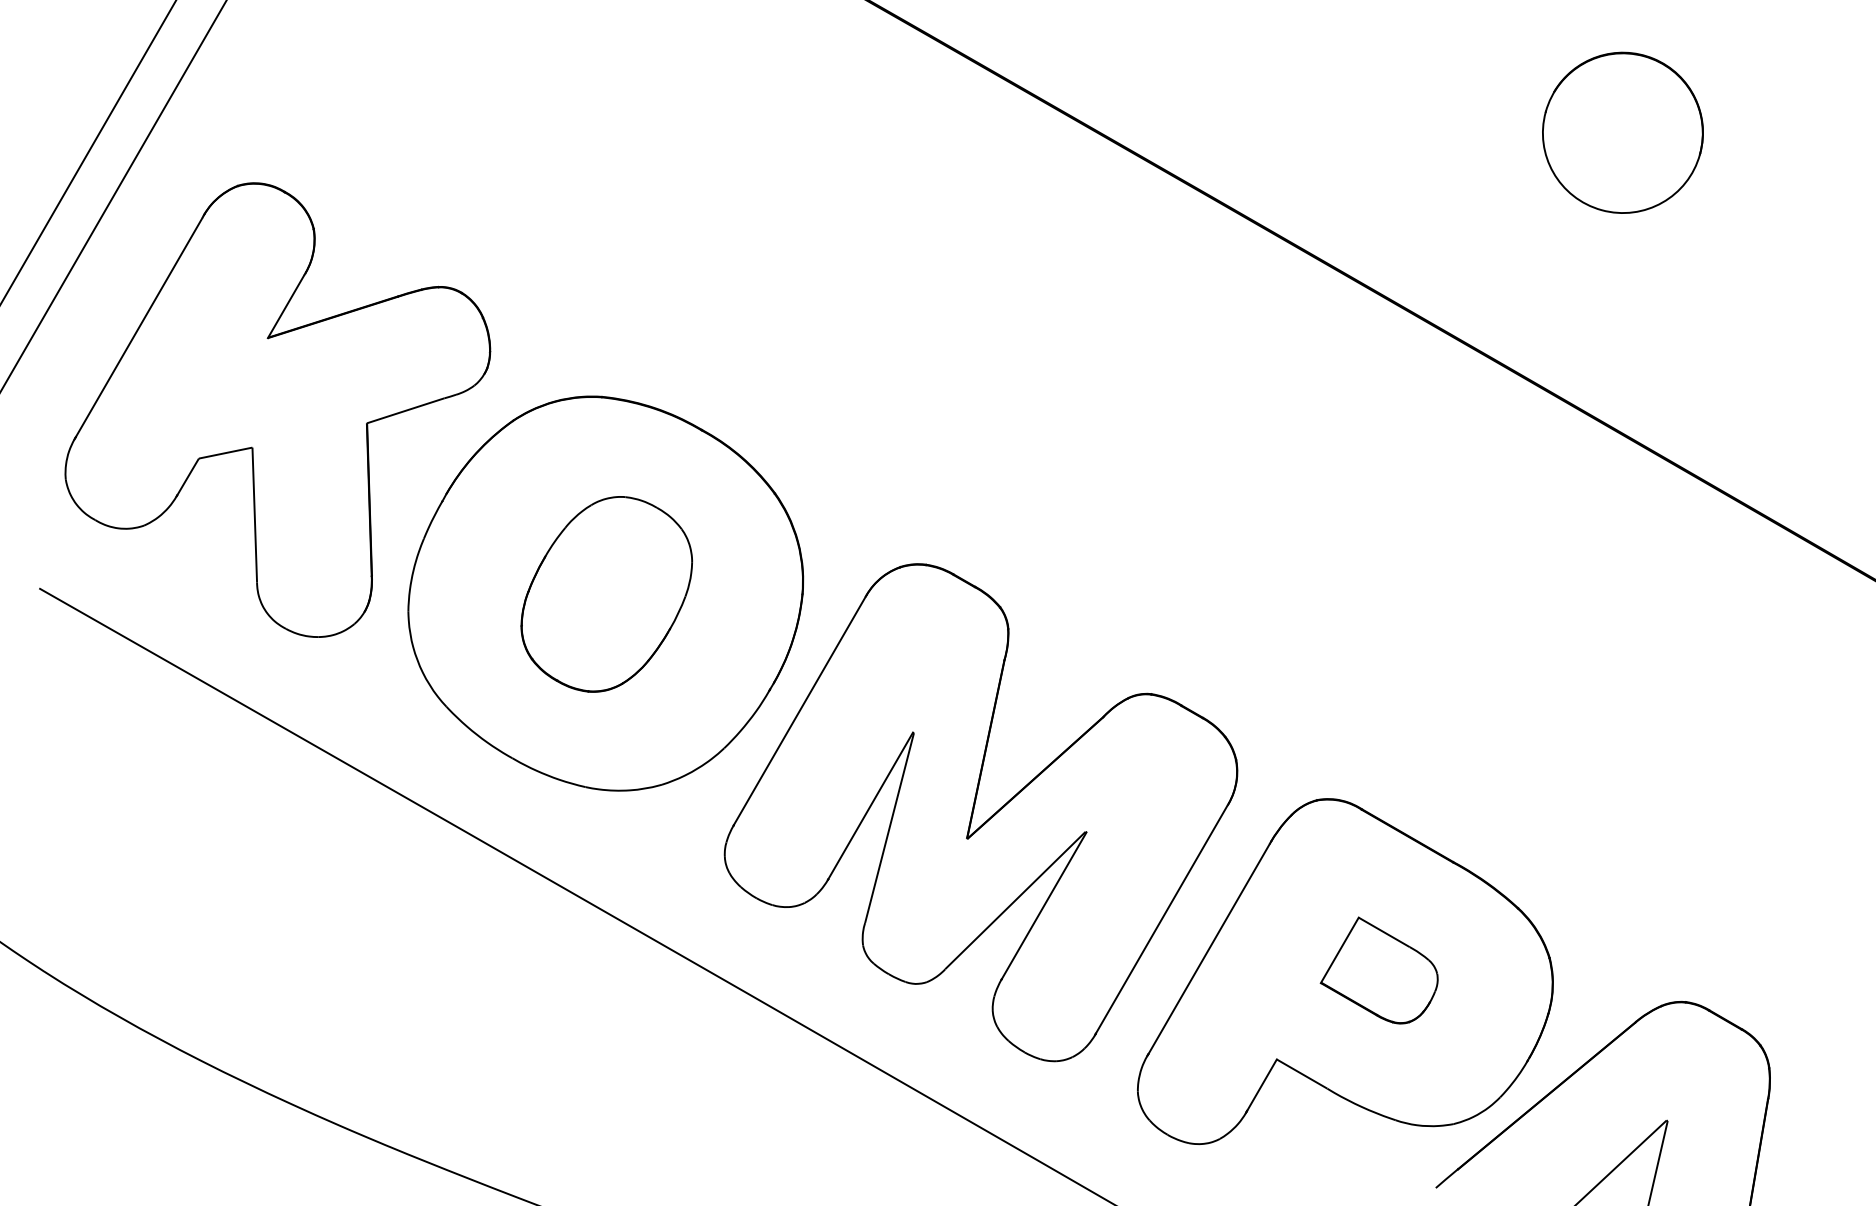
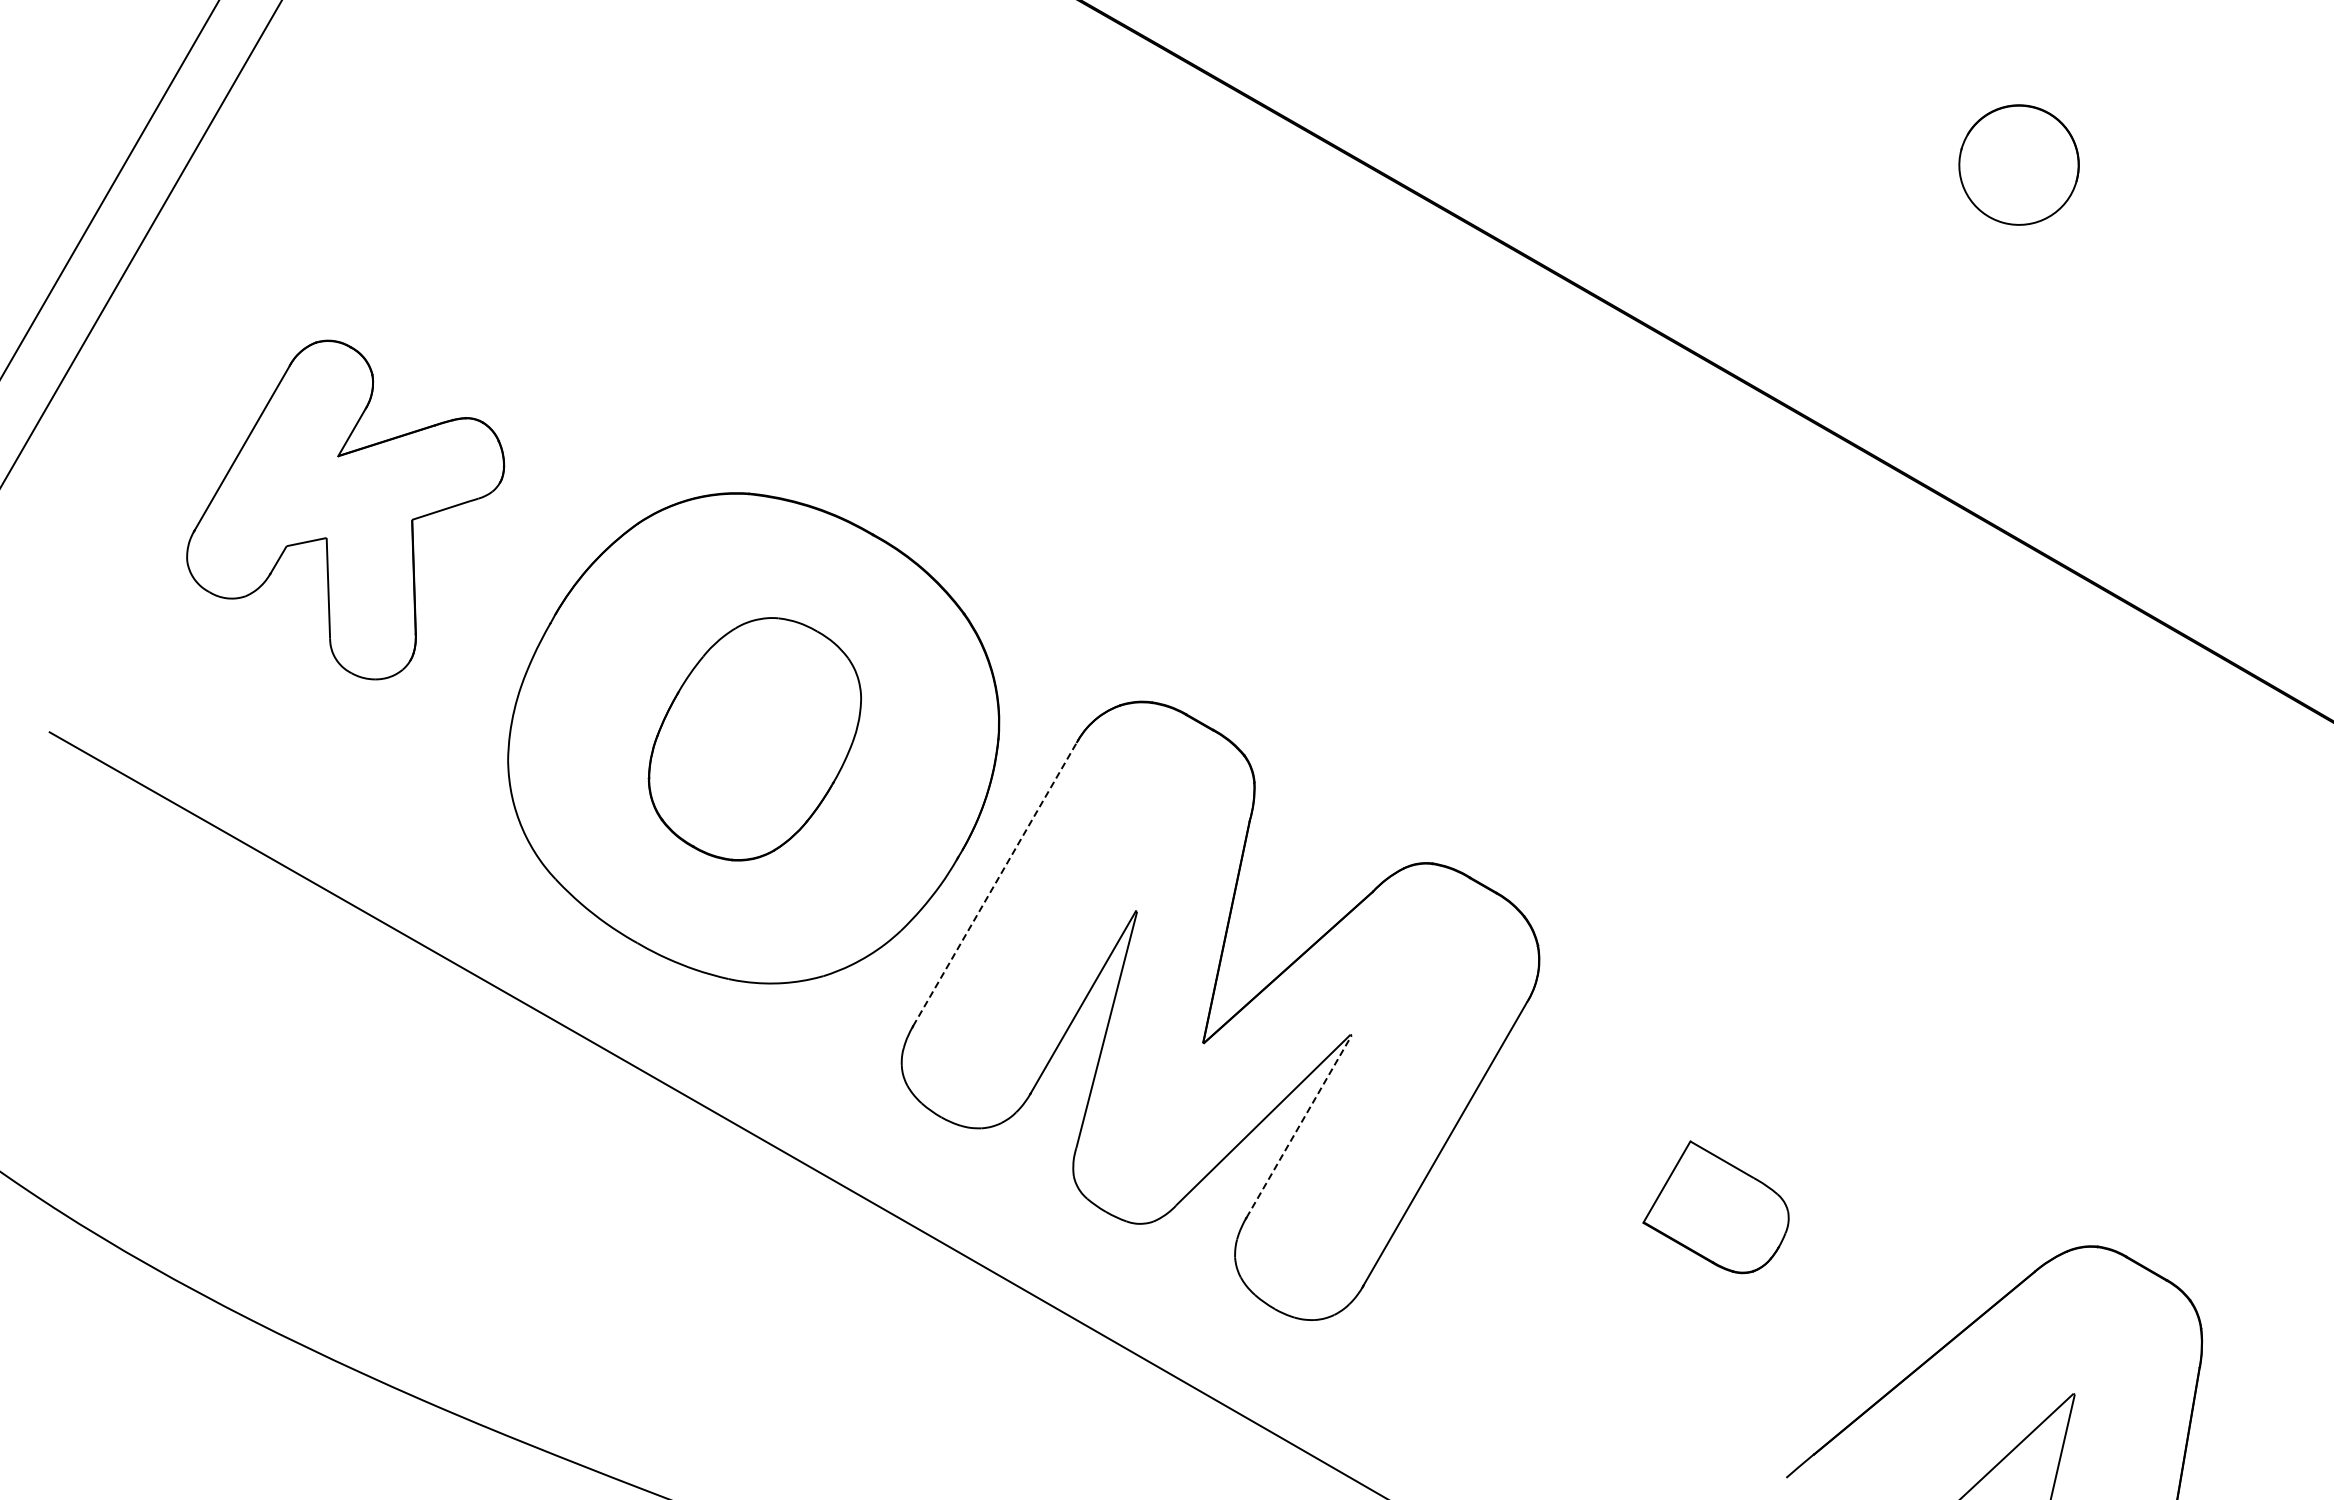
part: (1622, 132) -> (2018, 164), size x0.6
part: (277, 409) -> (345, 509), size x0.6
line: (800, 711) -> (995, 884), solid -> dashed
line: (1044, 905) -> (1299, 1126), solid -> dashed
part: (1345, 971) -> (1673, 1208), removed

